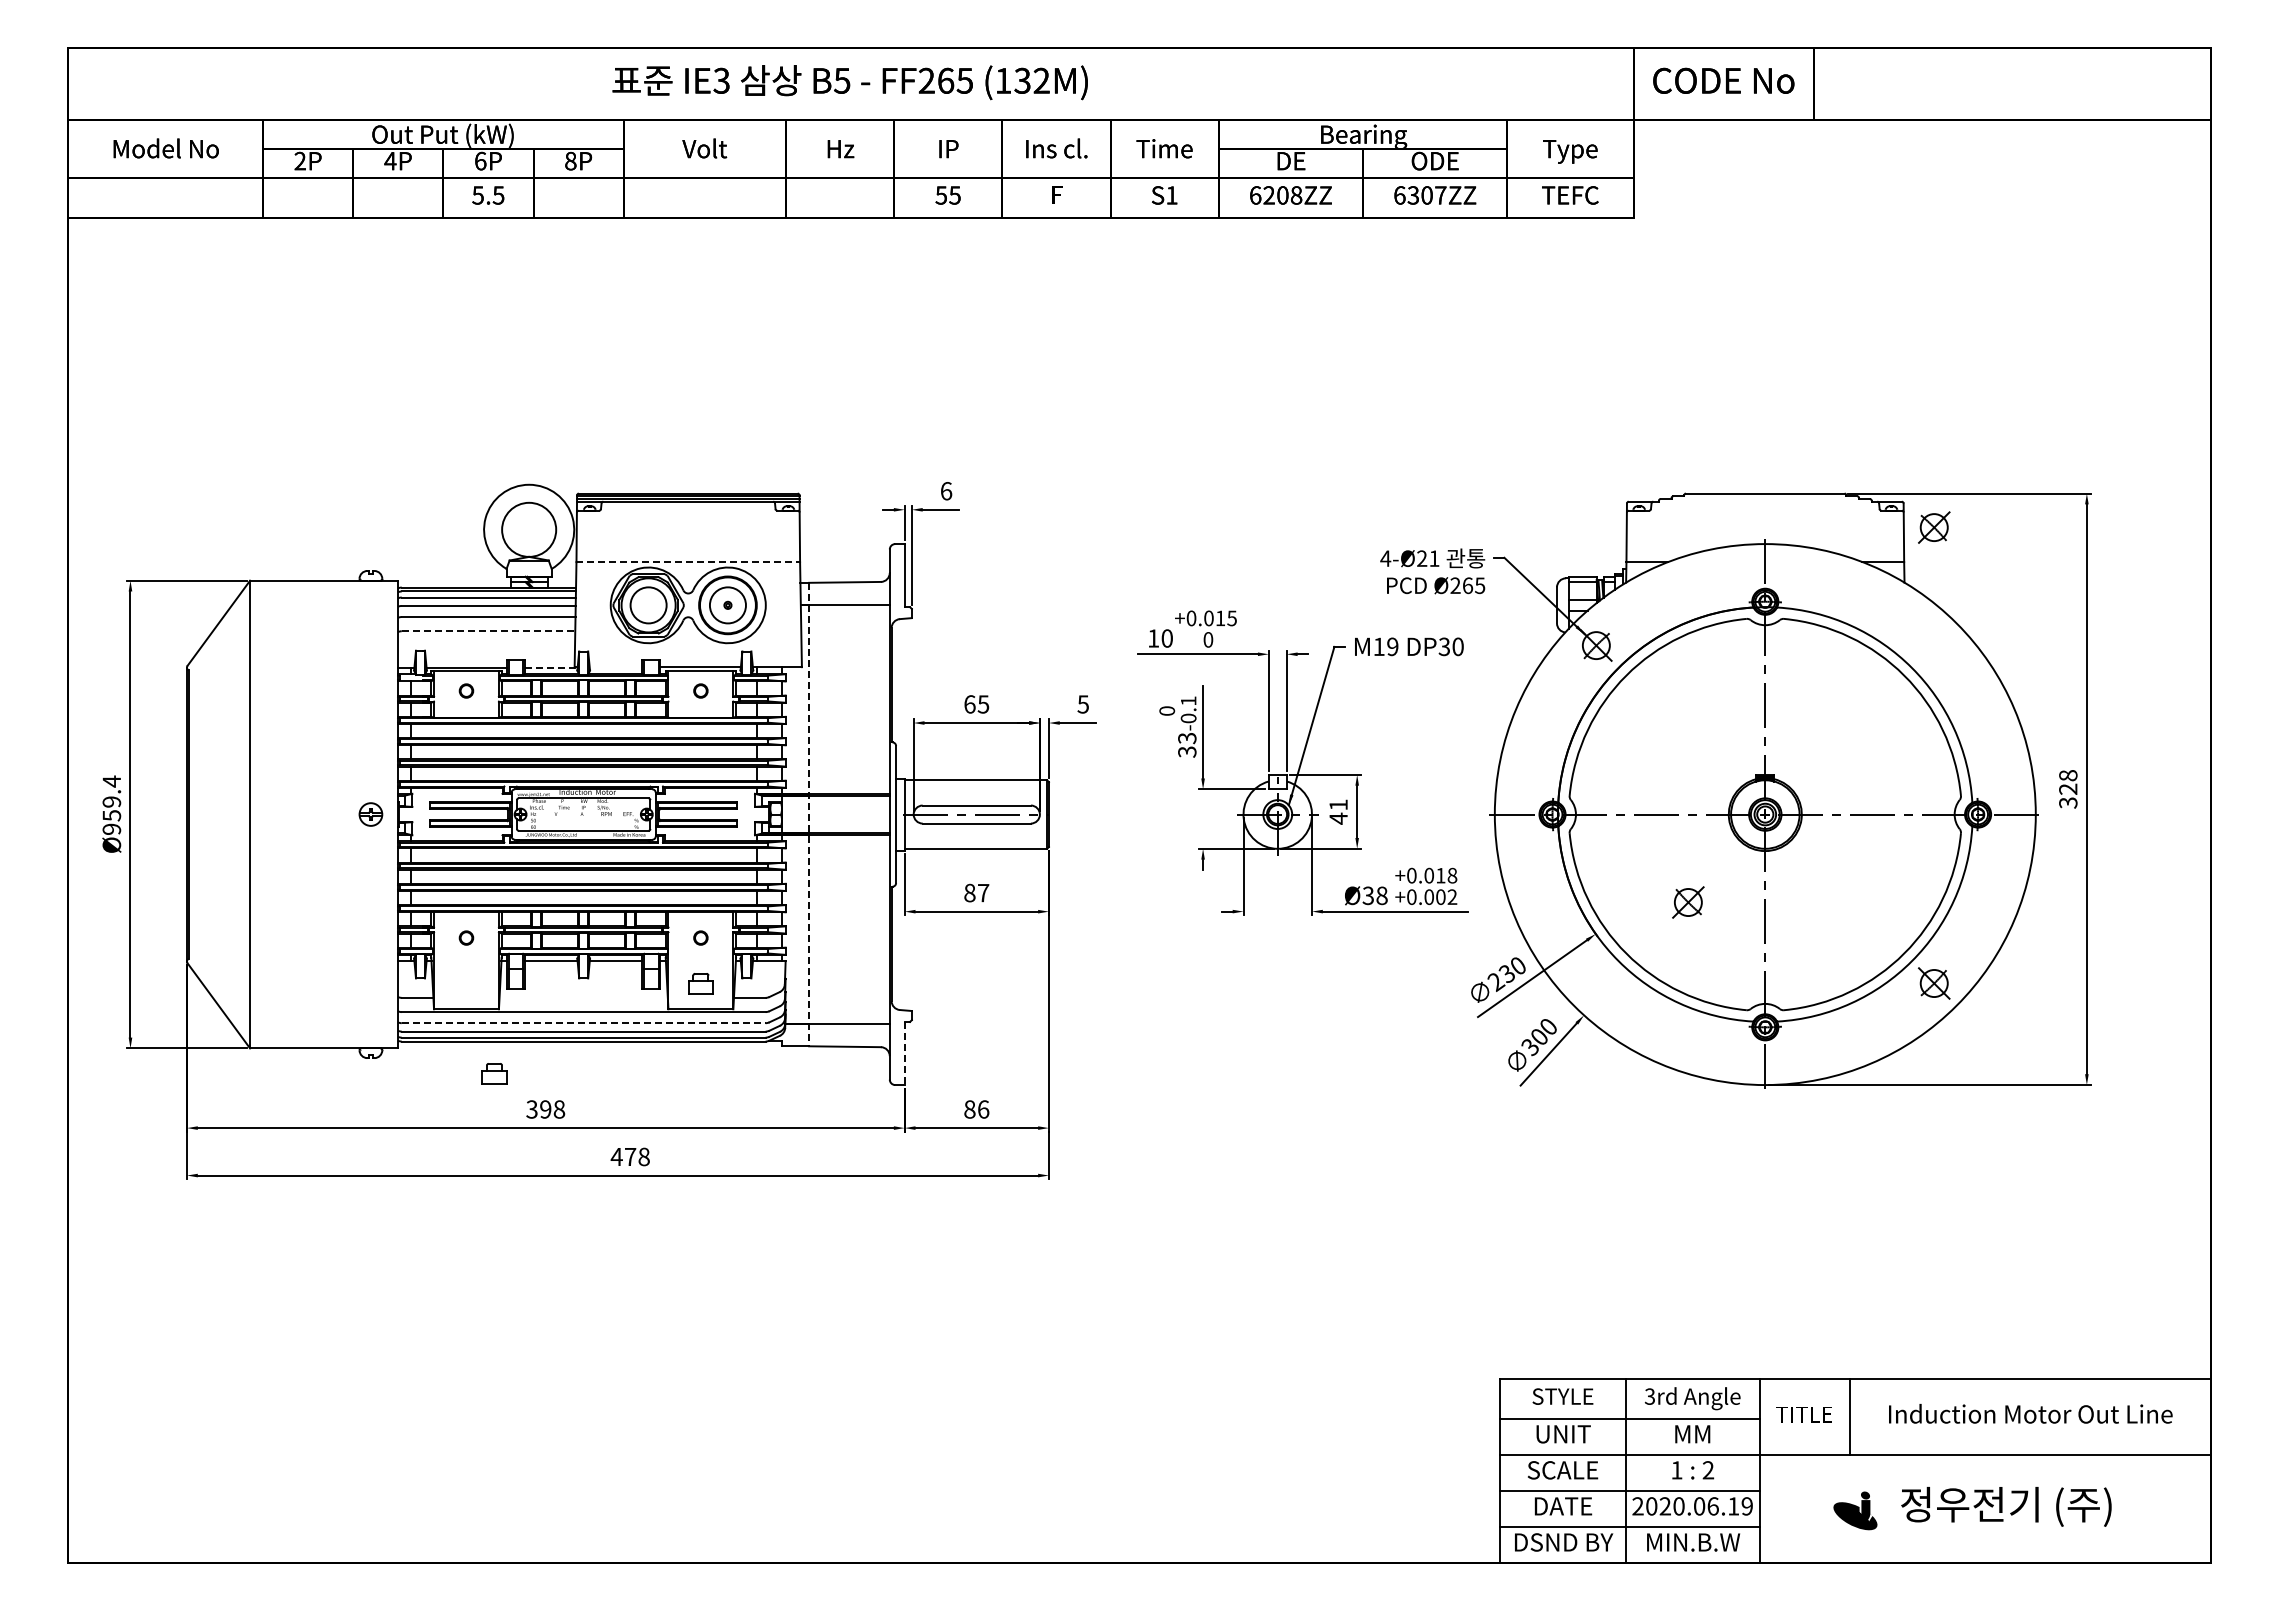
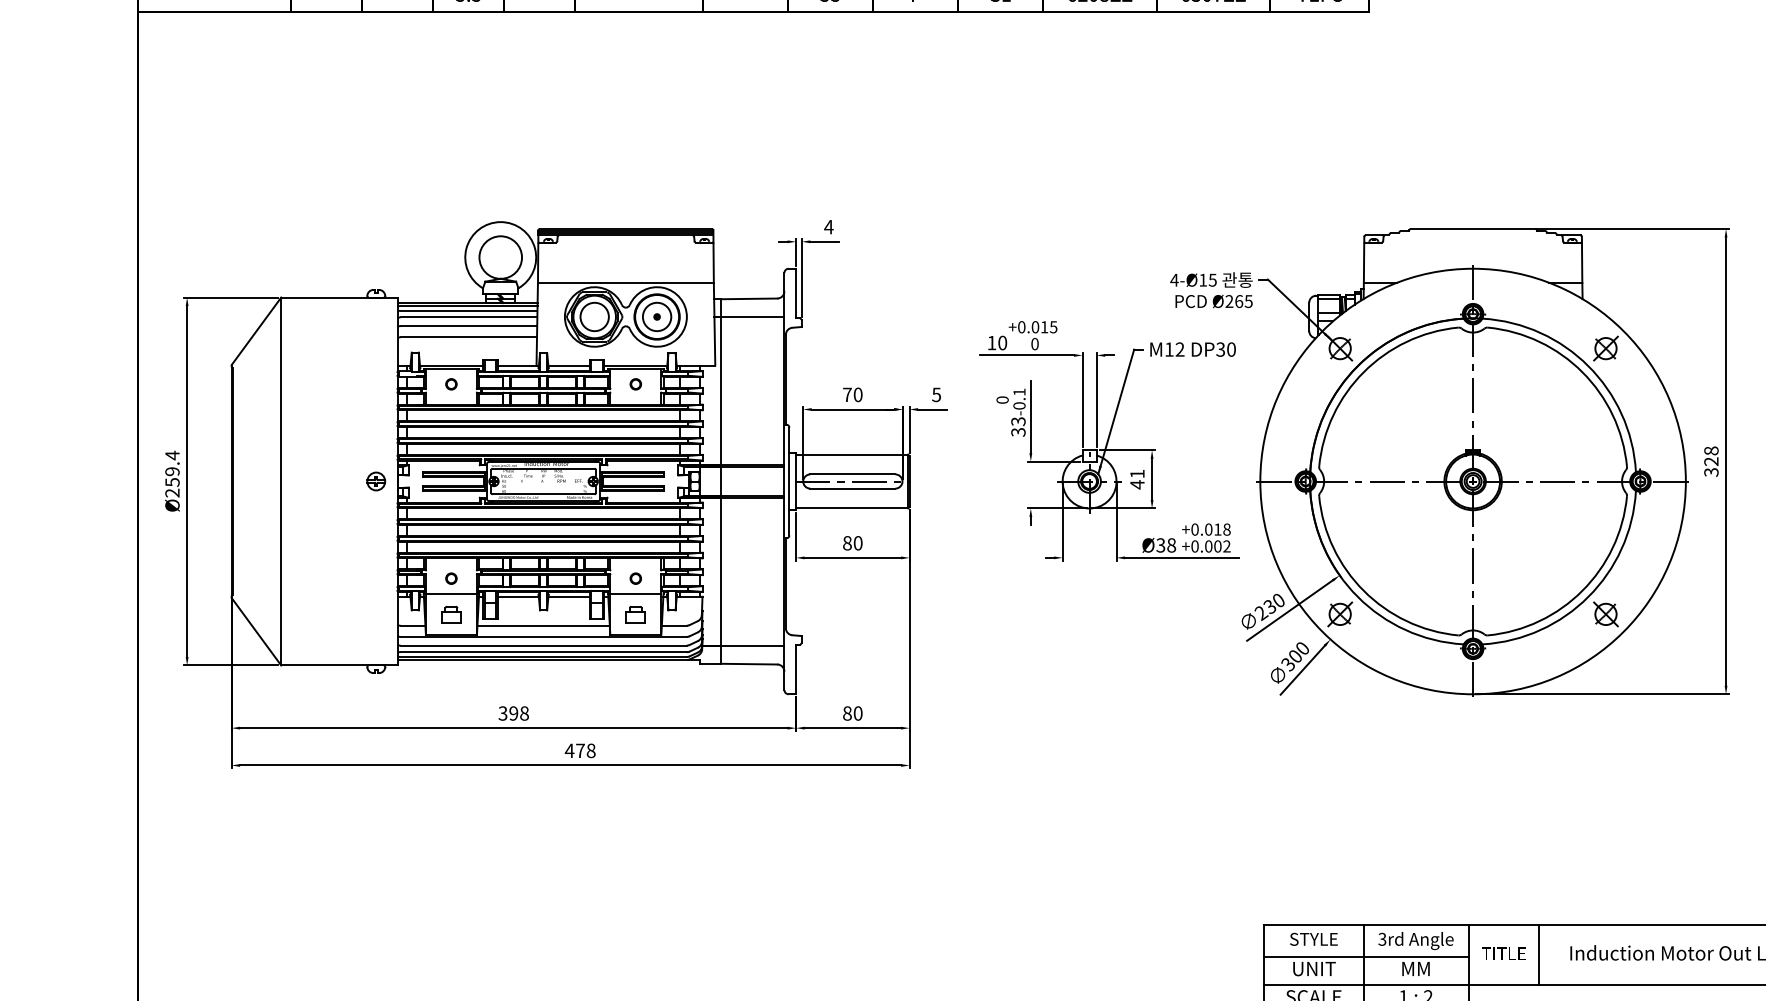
text: (946, 491) -> (829, 227), 6 -> 4
part: (1934, 527) -> (1606, 348), moved
text: (1428, 558) -> (1208, 280), 21 -> 15
line: (688, 562) -> (626, 283), dashed -> solid
line: (488, 631) -> (468, 337), dashed -> solid
text: (1392, 647) -> (1179, 350), M19 -> M12
line: (615, 667) -> (568, 365), added
line: (549, 668) -> (516, 366), dashed -> solid
text: (976, 704) -> (852, 394), 65 -> 70
line: (809, 814) -> (721, 481), dashed -> solid
text: (112, 828) -> (172, 492), 959.4 -> 259.4
text: (983, 892) -> (858, 542), 87 -> 80
part: (1688, 902) -> (1340, 614), moved
line: (466, 957) -> (451, 593), added
line: (700, 957) -> (635, 593), added
line: (583, 997) -> (543, 625), added
line: (583, 1023) -> (543, 645), dashed -> solid
line: (904, 1053) -> (795, 669), dashed -> solid
part: (494, 1073) -> (451, 614), moved
text: (983, 1109) -> (858, 713), 86 -> 80

